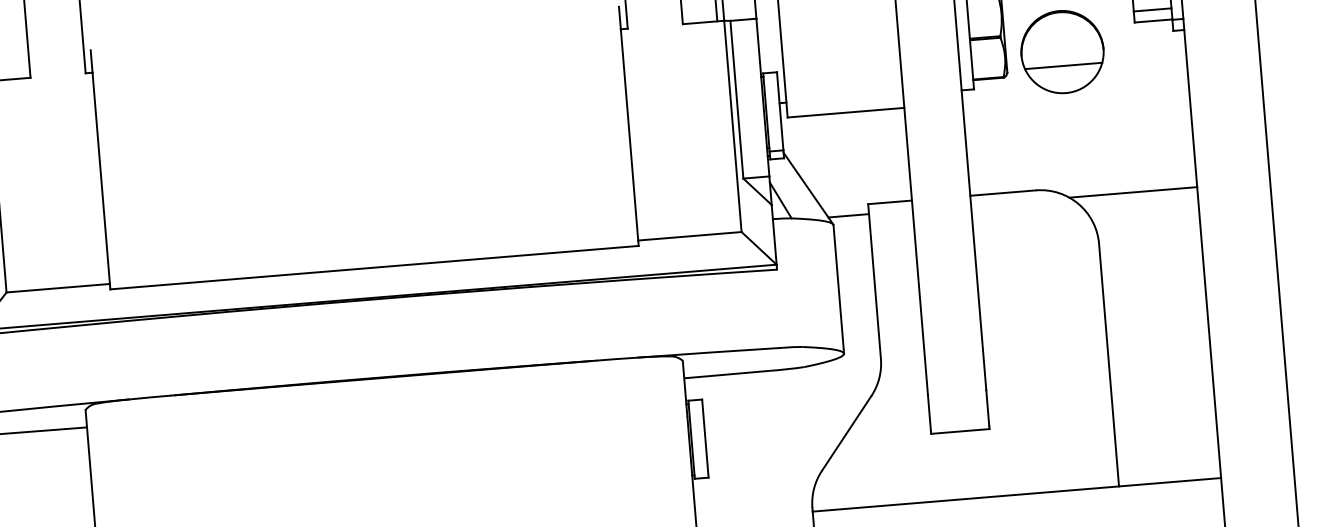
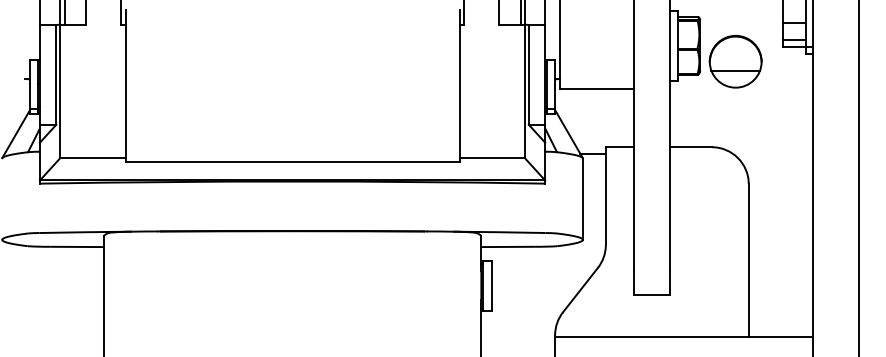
line: (1132, 192) -> (772, 153), removed

